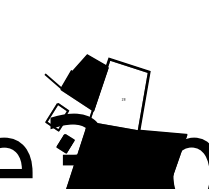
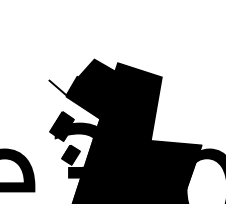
hatch: (117, 98) -> (127, 106), added
hatch: (56, 117) -> (61, 126), added

